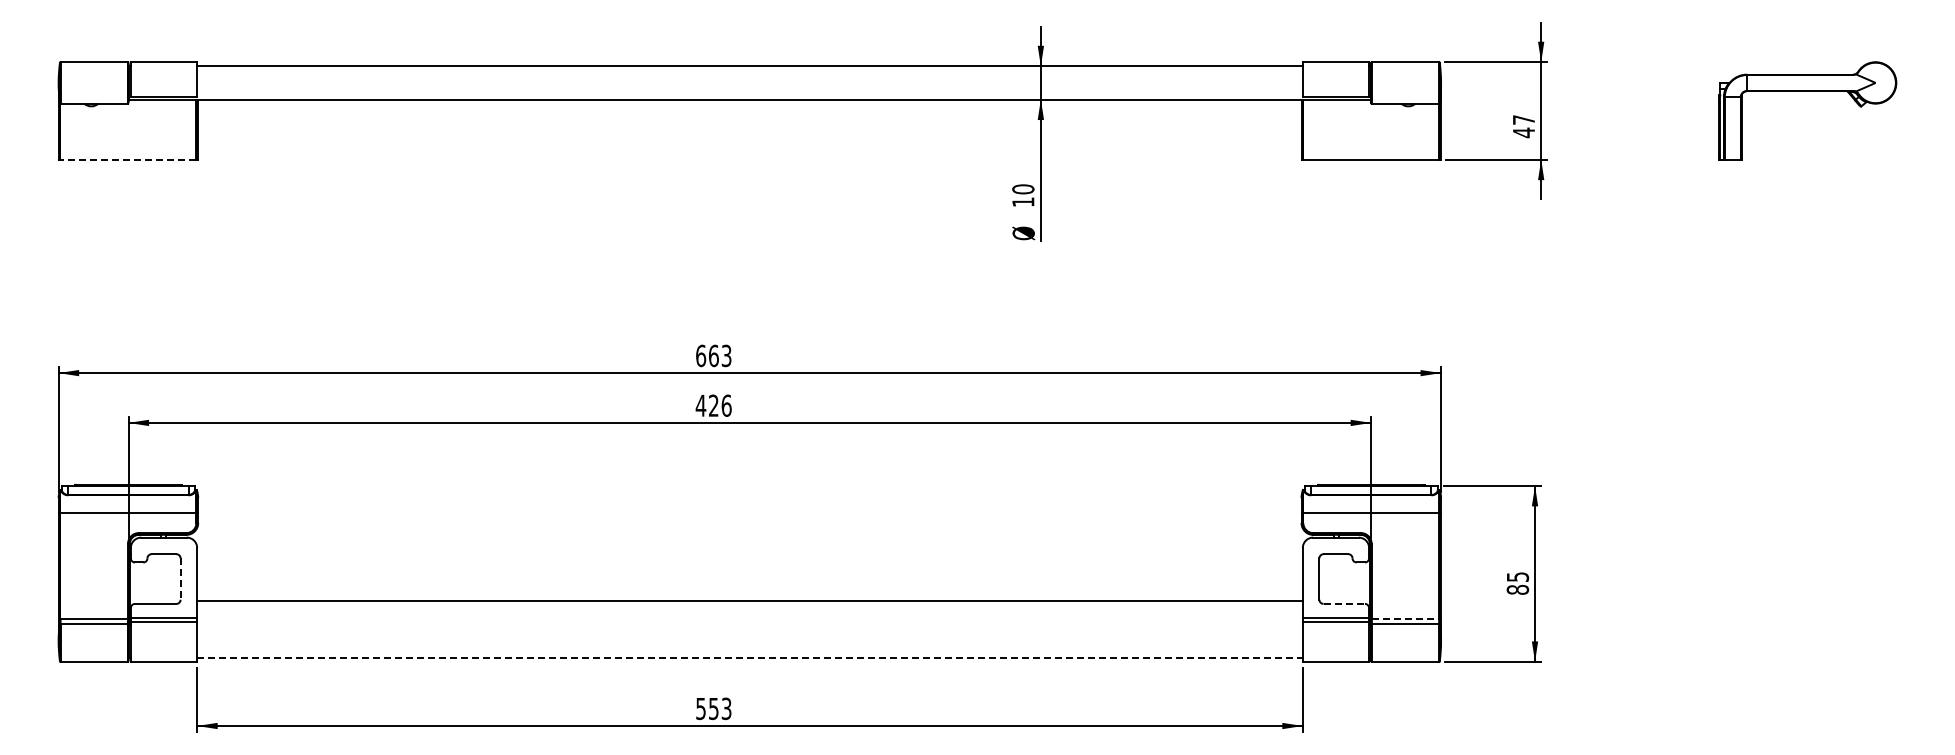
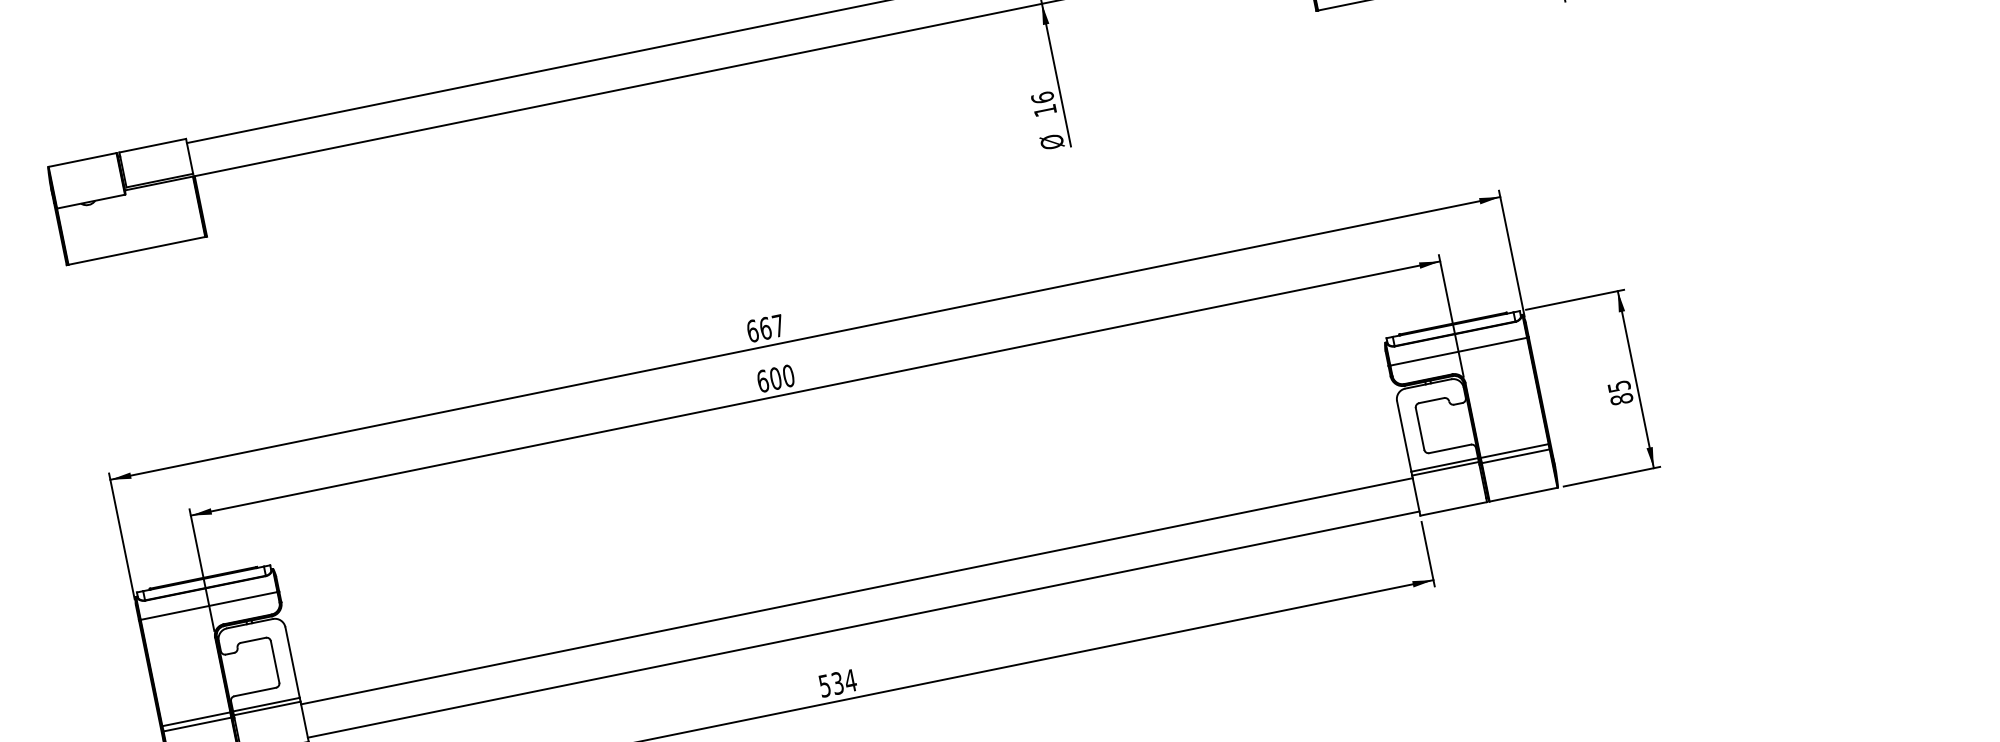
line: (128, 159) -> (136, 250), dashed -> solid
text: (1023, 189) -> (1042, 97), 10 -> 16
text: (726, 355) -> (778, 325), 663 -> 667
text: (713, 405) -> (775, 378), 426 -> 600
line: (180, 579) -> (275, 662), dashed -> solid
line: (749, 600) -> (856, 591), moved
line: (1344, 603) -> (1450, 448), dashed -> solid
line: (1405, 618) -> (1514, 451), dashed -> solid
line: (750, 657) -> (864, 624), dashed -> solid
text: (720, 708) -> (844, 681), 553 -> 534

